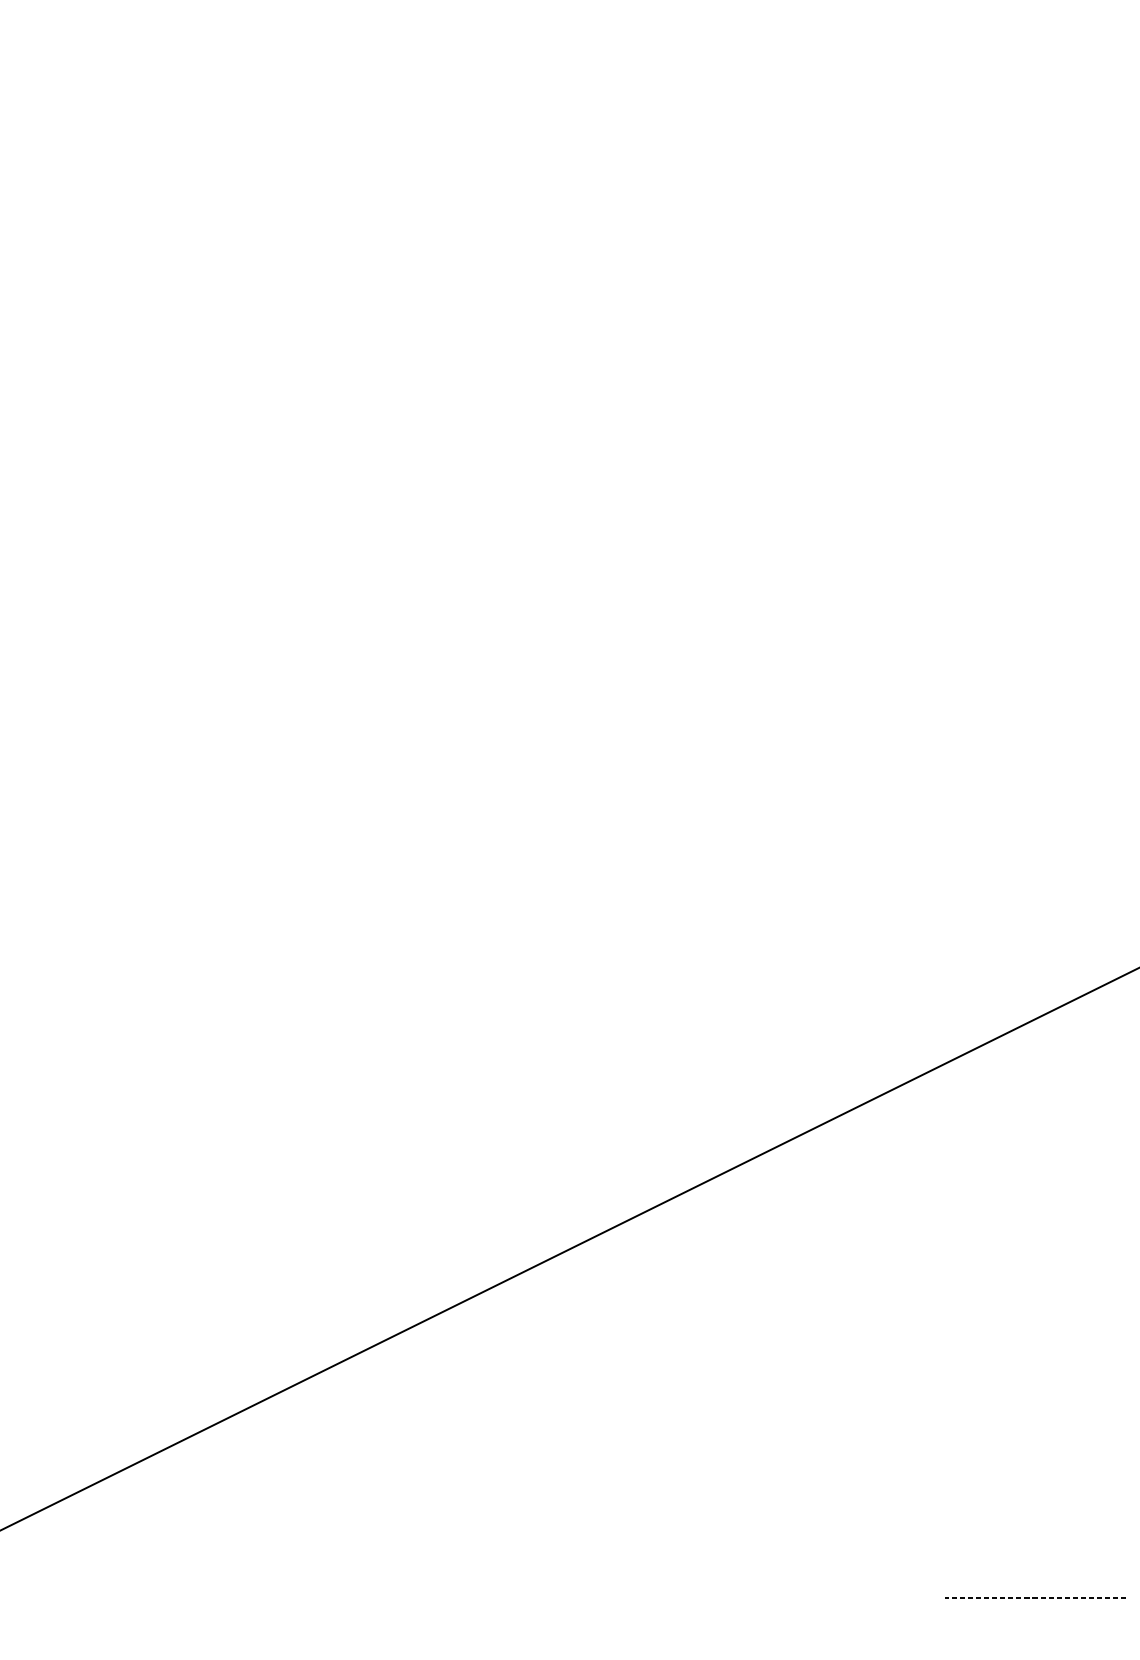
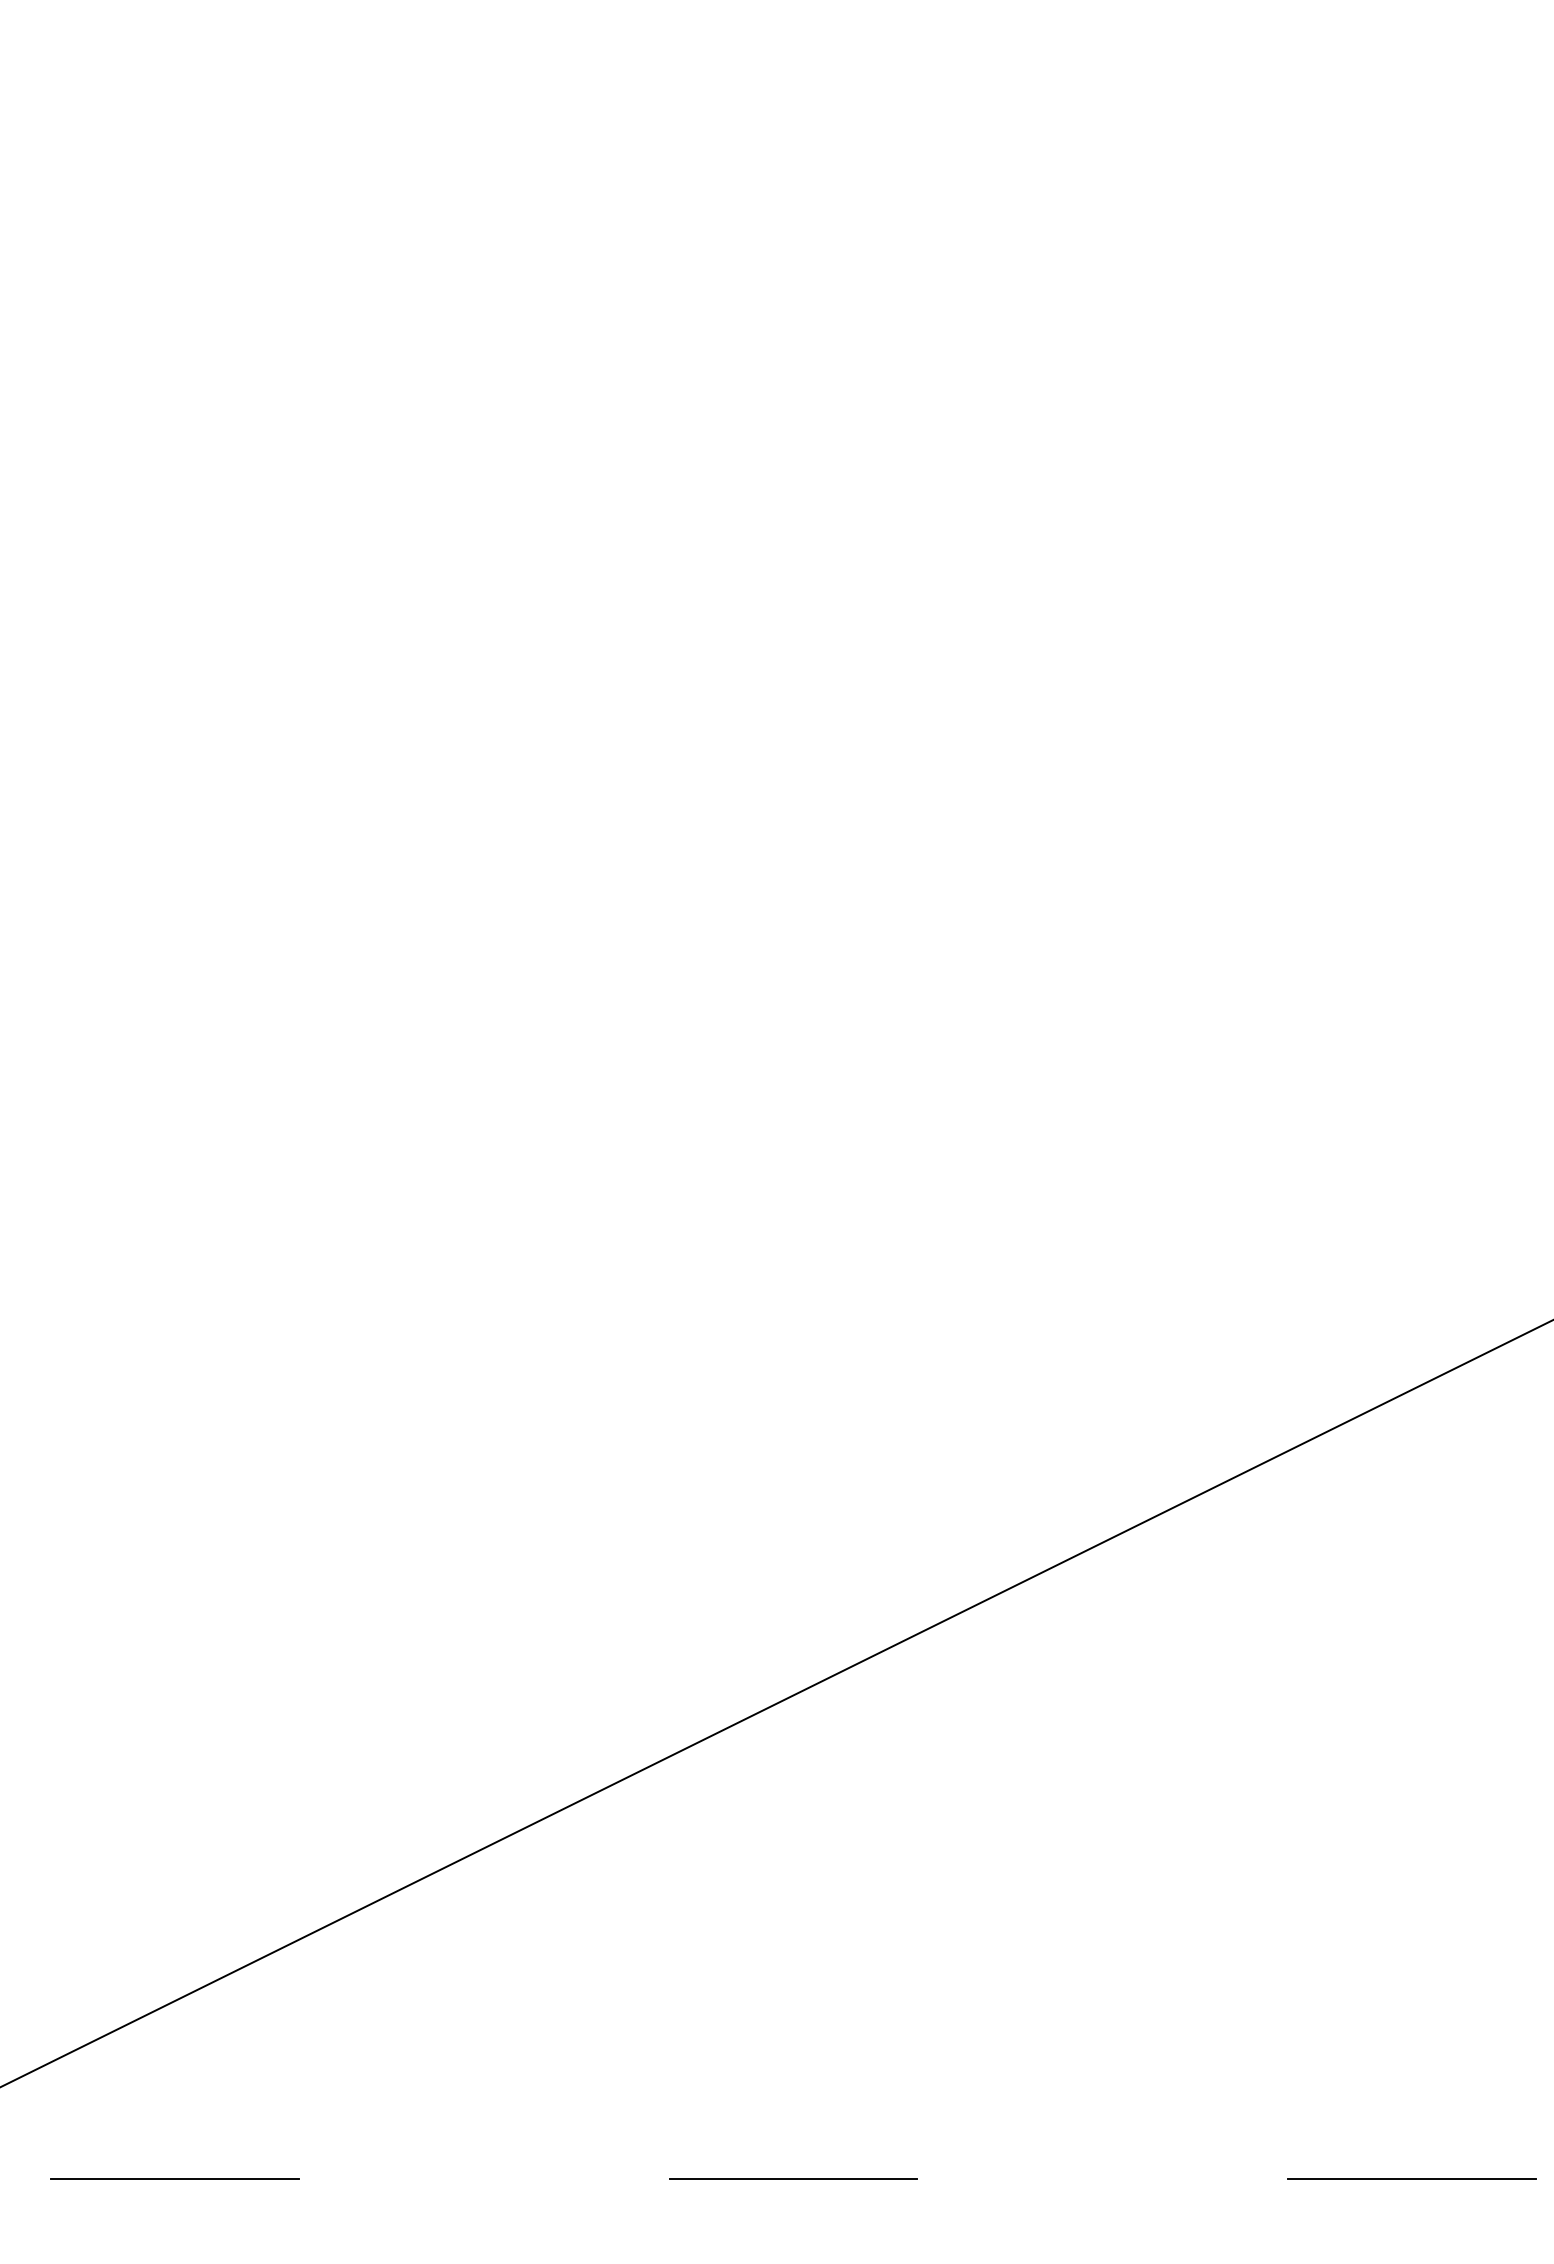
line: (128, 1597) -> (174, 2178), added
line: (582, 1597) -> (793, 2178), added
line: (1035, 1597) -> (1411, 2178), dashed -> solid

